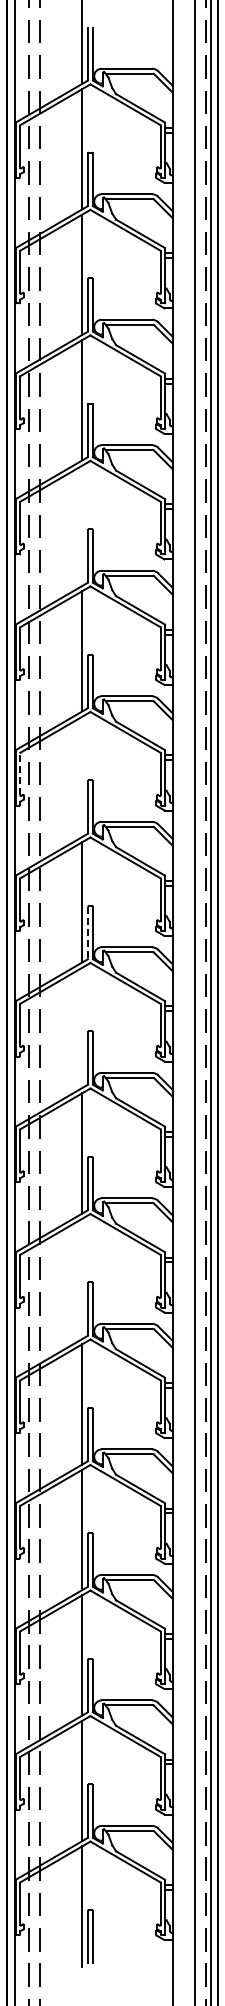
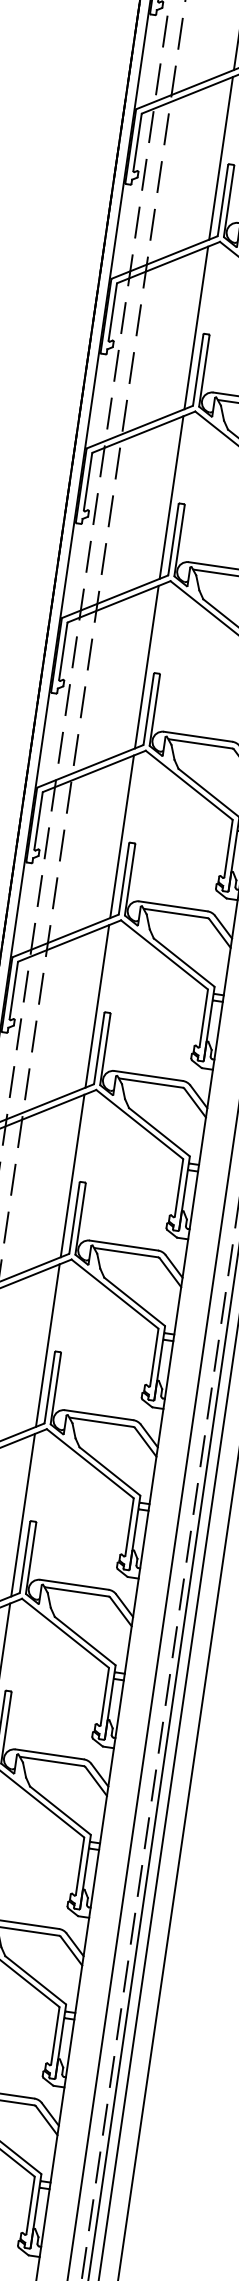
line: (82, 525) -> (196, 327), added
line: (20, 774) -> (63, 651), dashed -> solid
line: (82, 776) -> (147, 666), added
line: (88, 933) -> (124, 880), dashed -> solid
line: (82, 1027) -> (97, 1005), added
line: (82, 1278) -> (48, 1345), added

